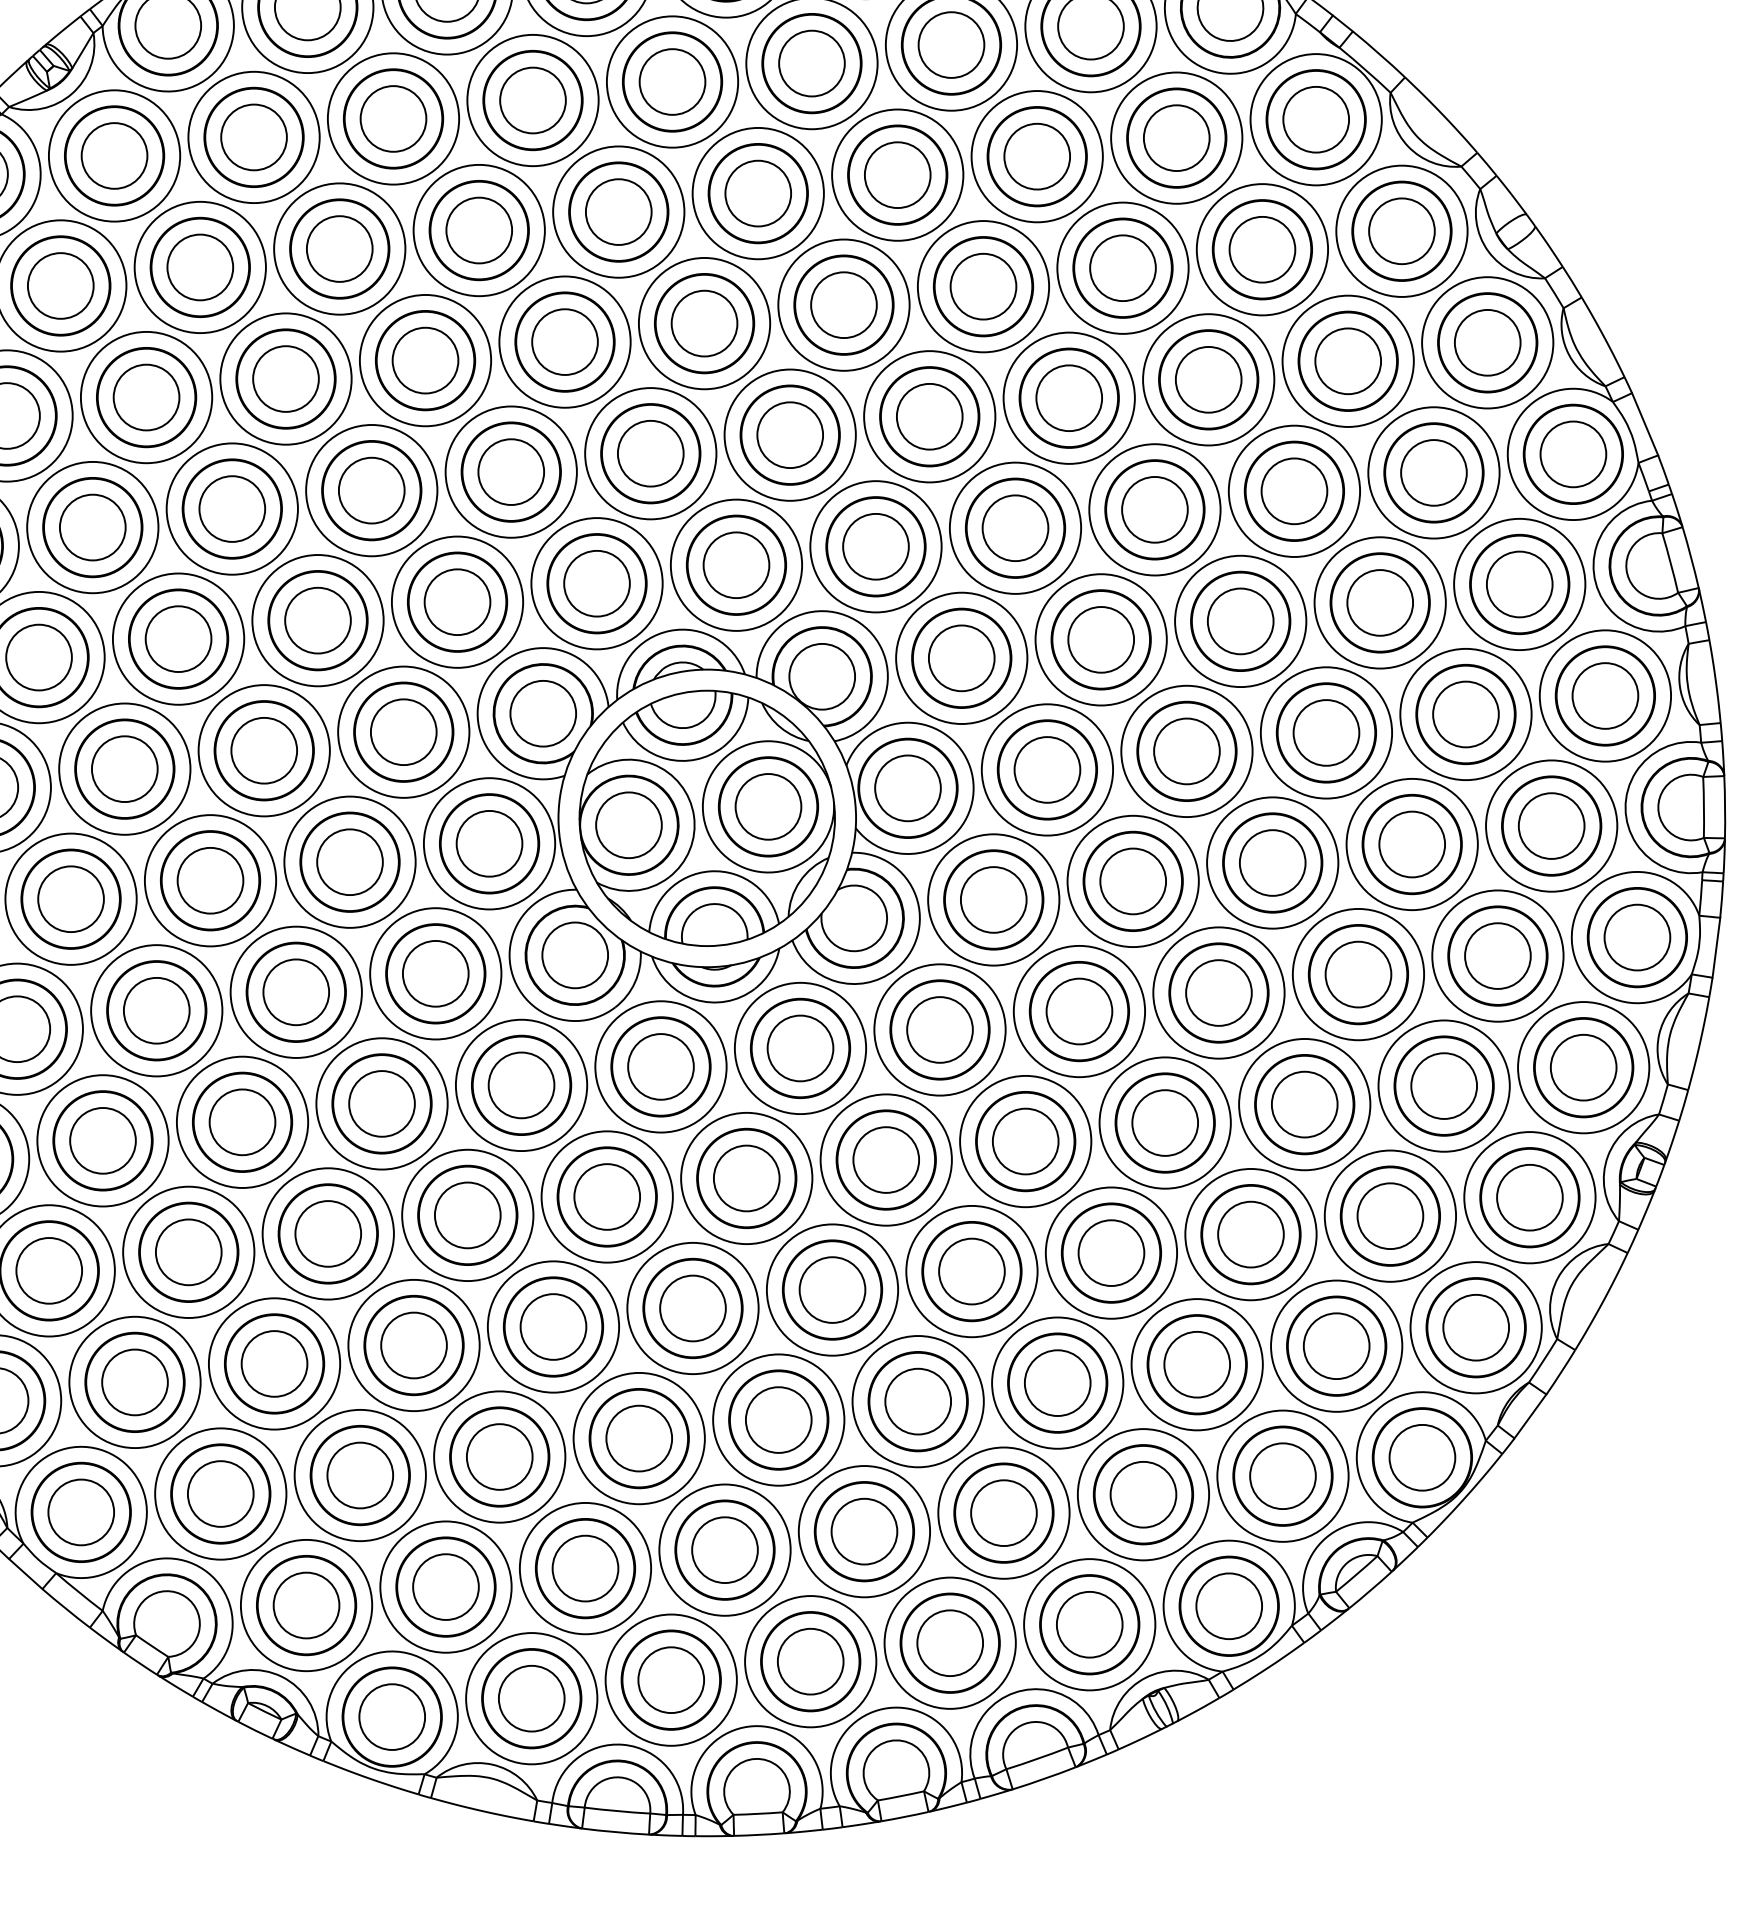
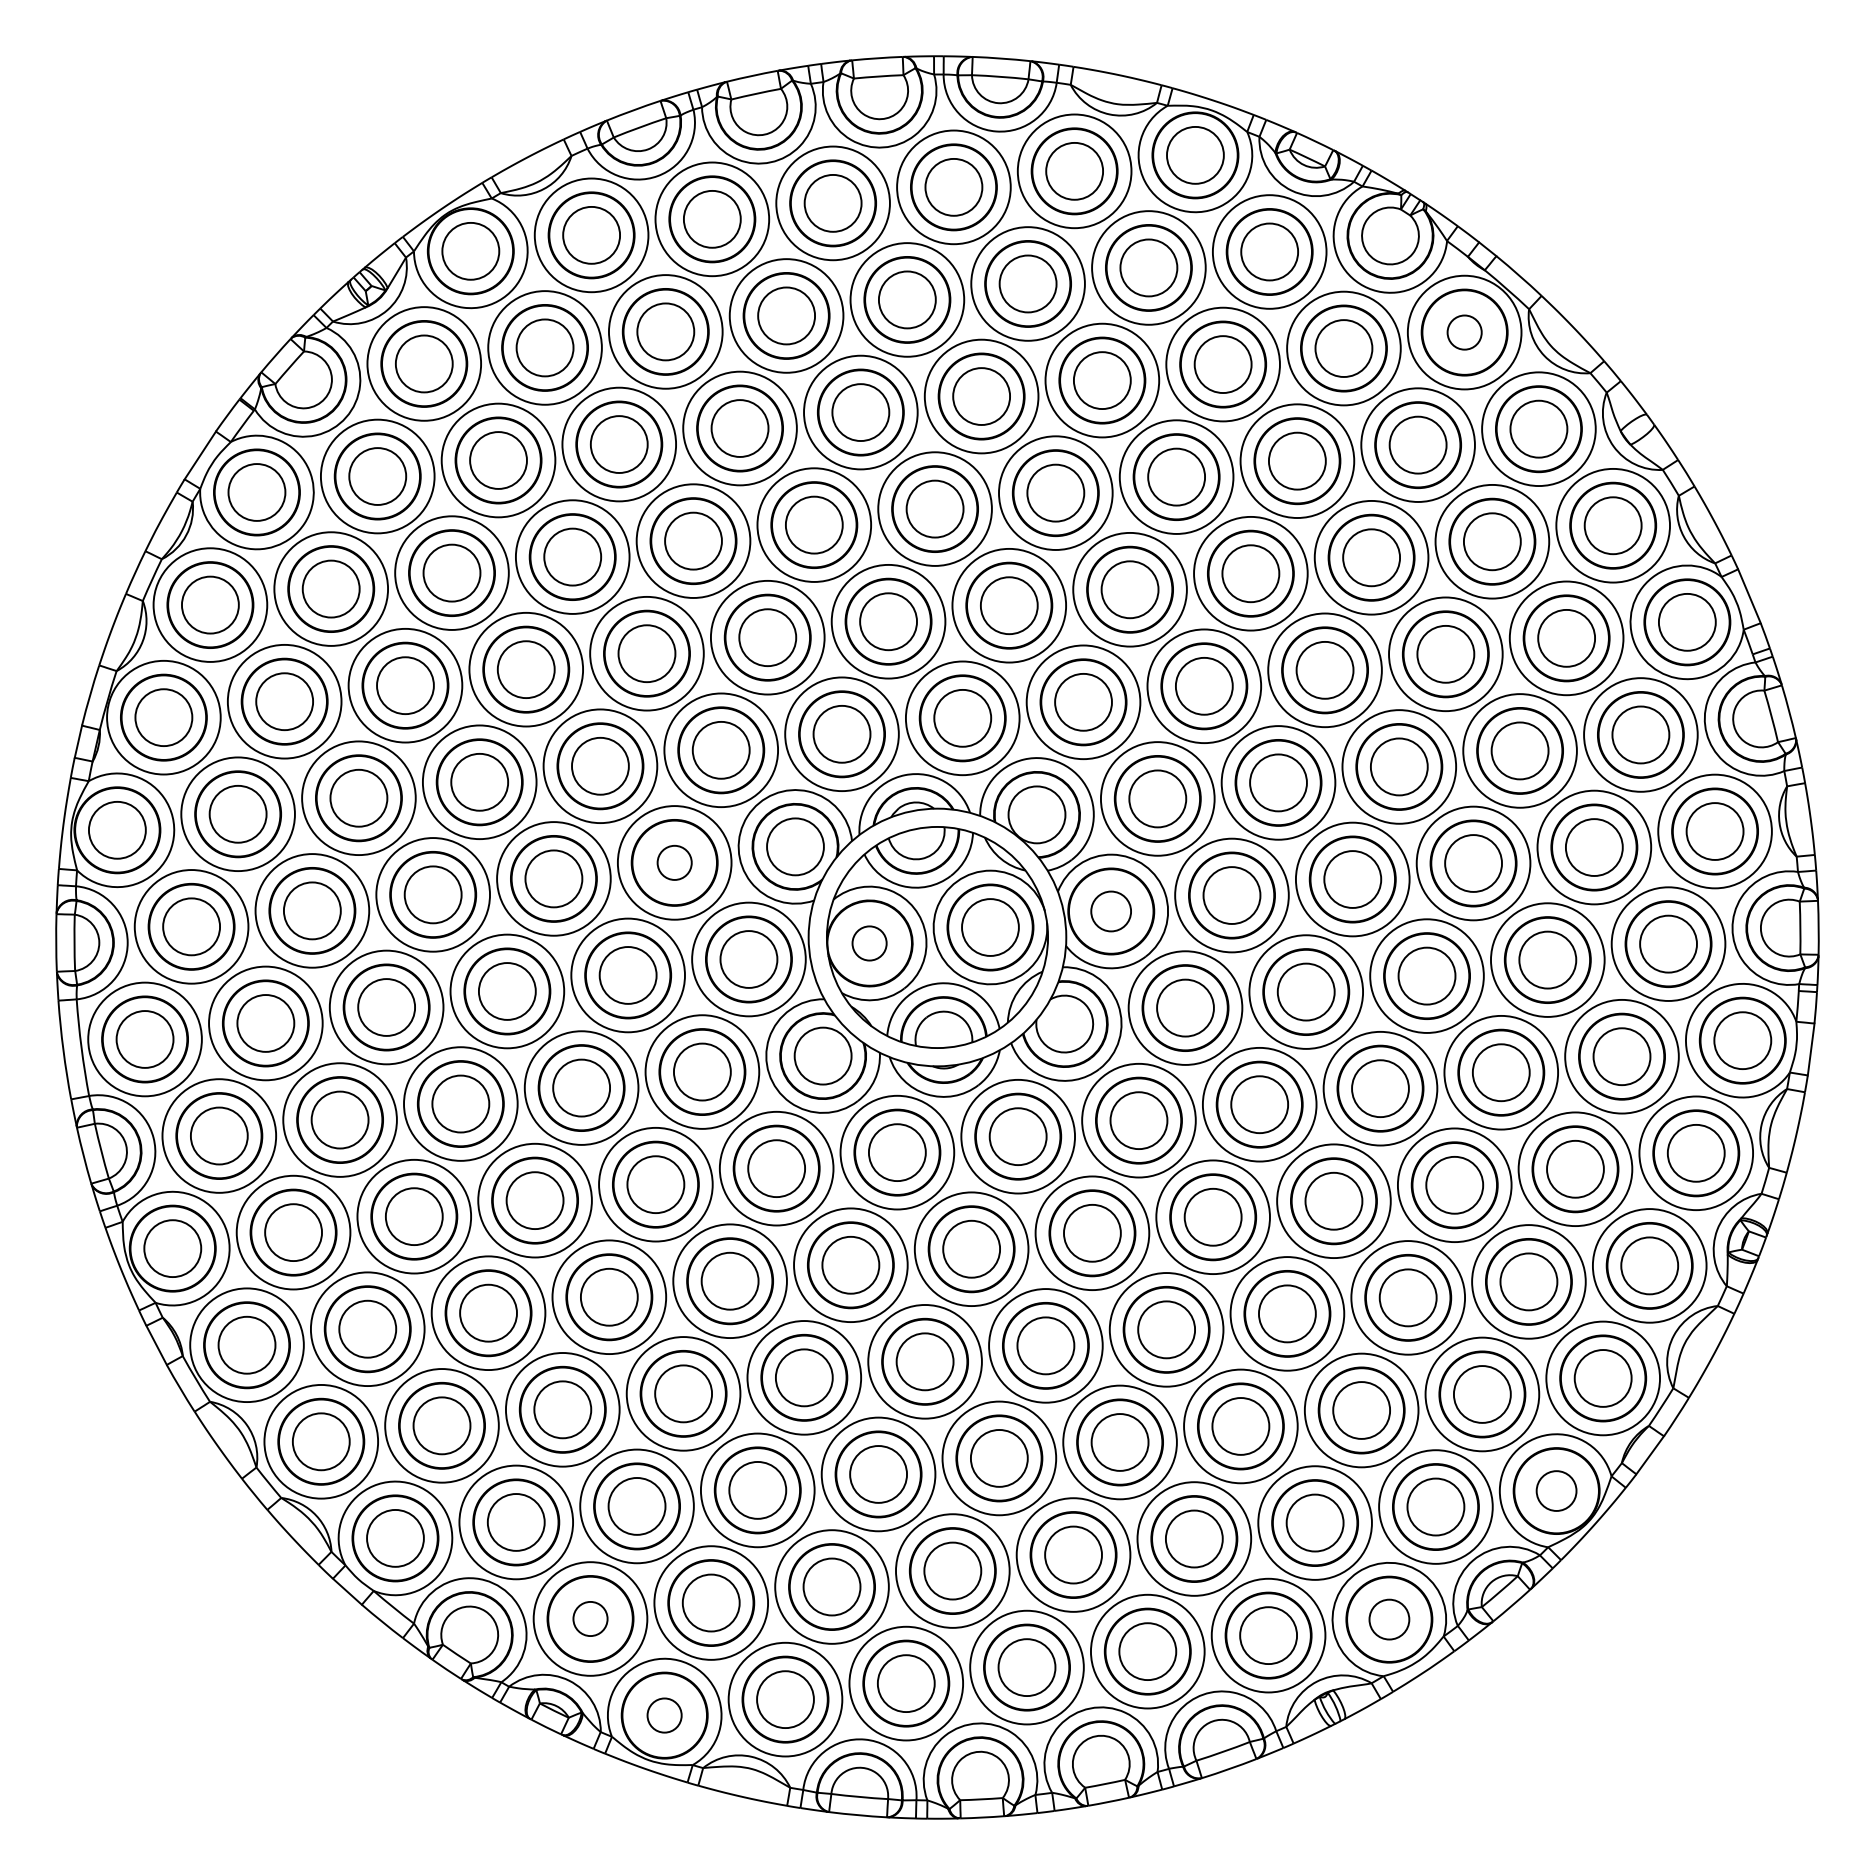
circle: (1315, 119) -> (1464, 332), size x0.6
circle: (403, 731) -> (674, 862), size x0.6
circle: (907, 788) -> (1110, 911), size x0.7
circle: (628, 825) -> (869, 943), size x0.6
circle: (1422, 1457) -> (1556, 1490), size x0.7
circle: (306, 1604) -> (590, 1618), size x0.6
circle: (1229, 1606) -> (1389, 1619), size x0.7
circle: (391, 1716) -> (664, 1715), size x0.6

